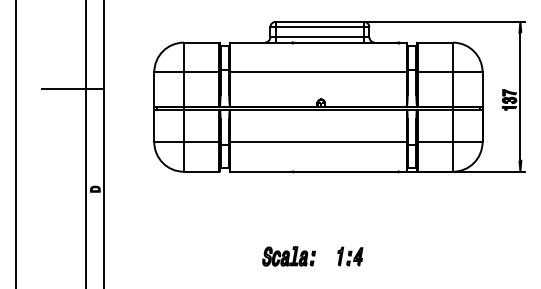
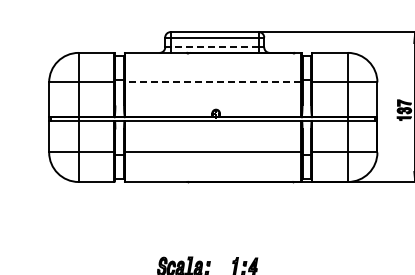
line: (319, 37) -> (214, 47), solid -> dashed
line: (317, 72) -> (212, 82), solid -> dashed

